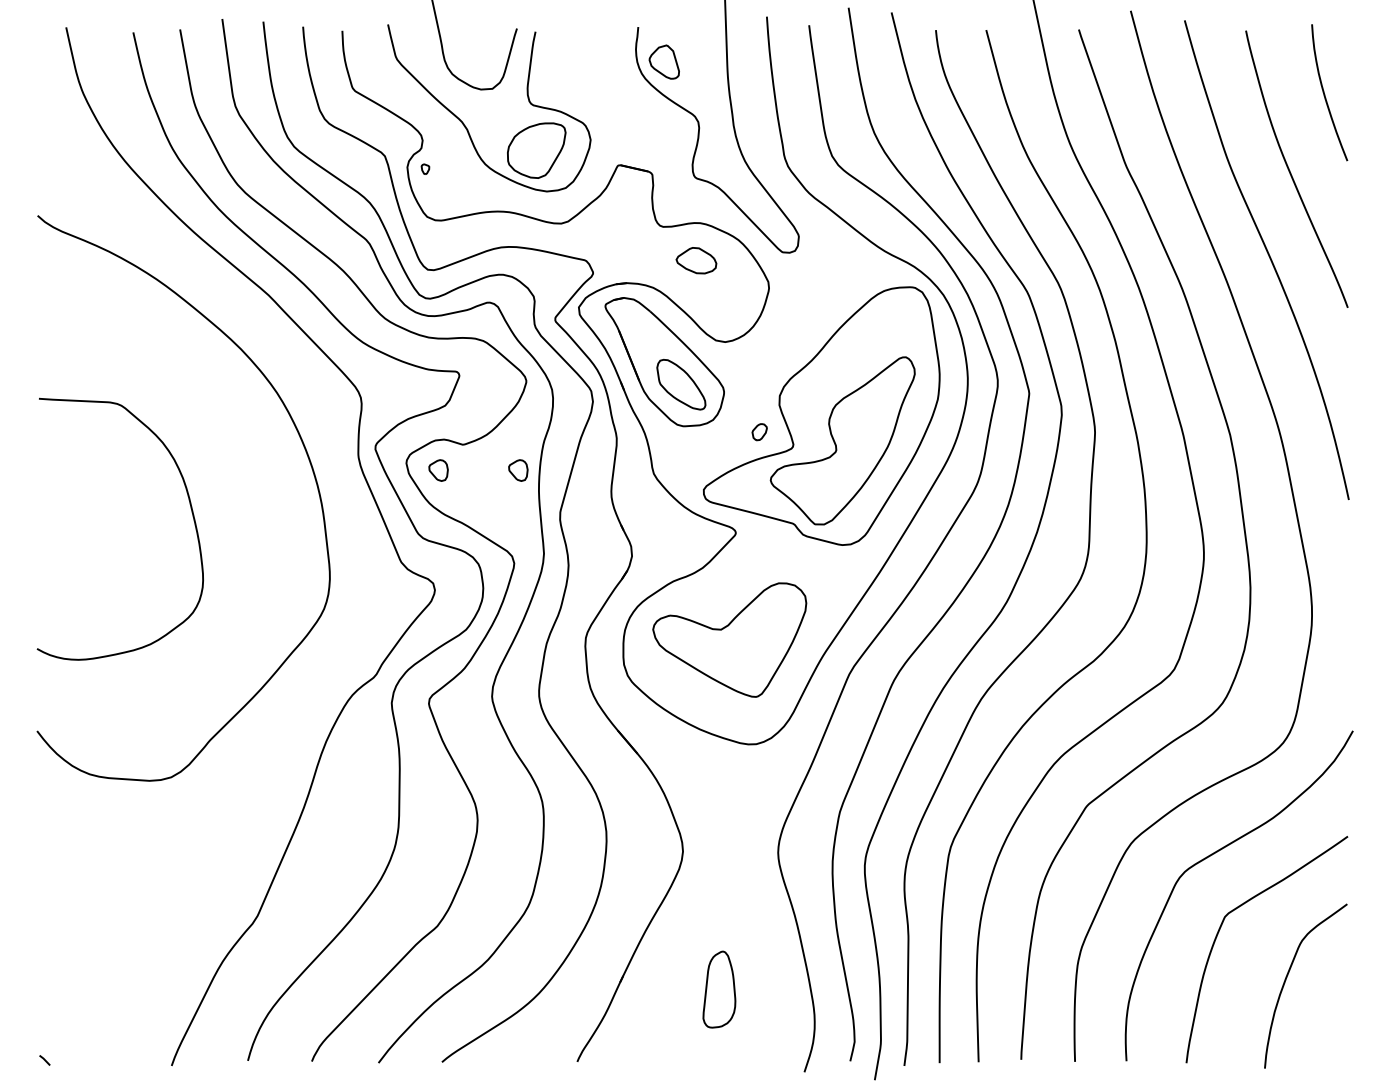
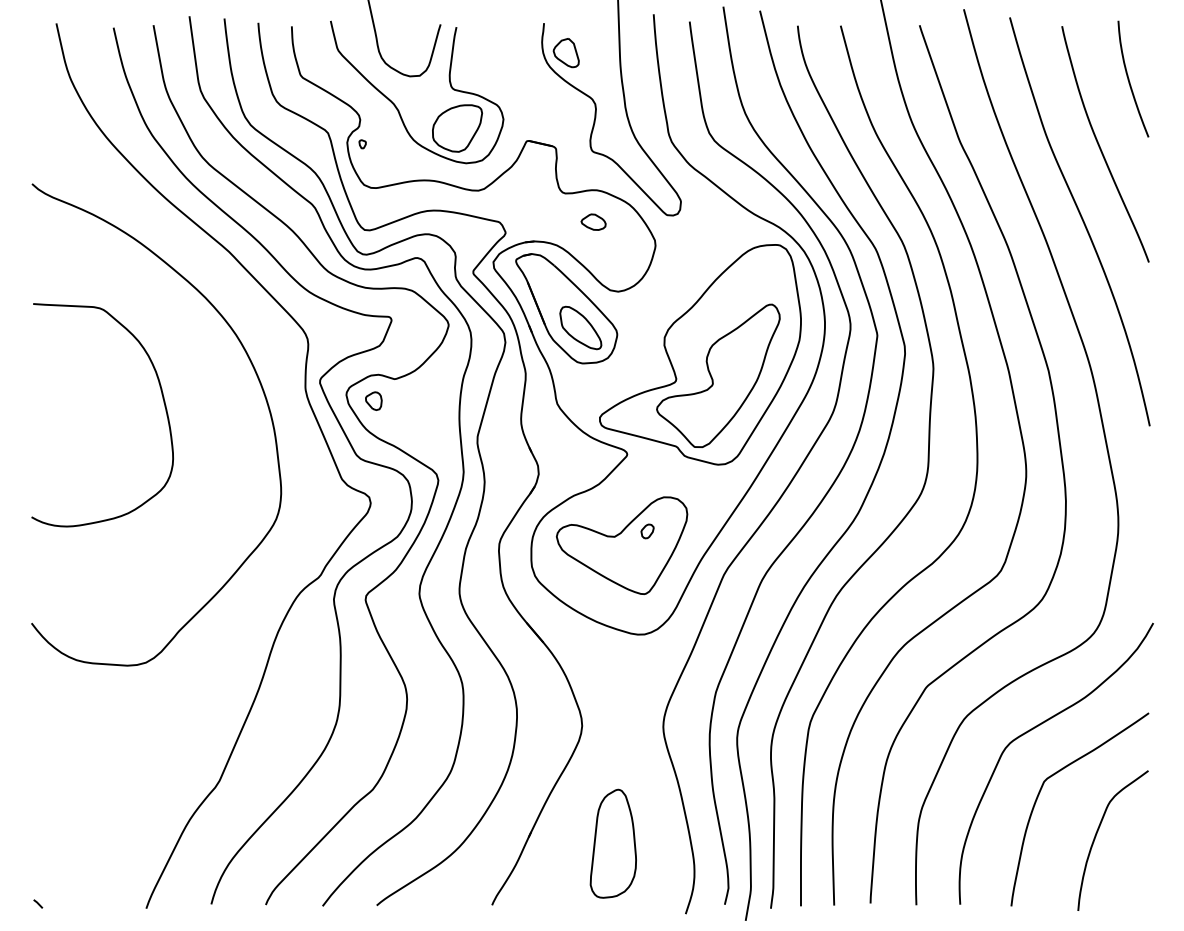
part: (696, 259) -> (593, 221), size x0.71
part: (759, 432) -> (647, 531), moved
part: (517, 469) -> (441, 400), removed
curve: (191, 515) -> (163, 403), moved
part: (718, 989) -> (612, 843), size x1.67

